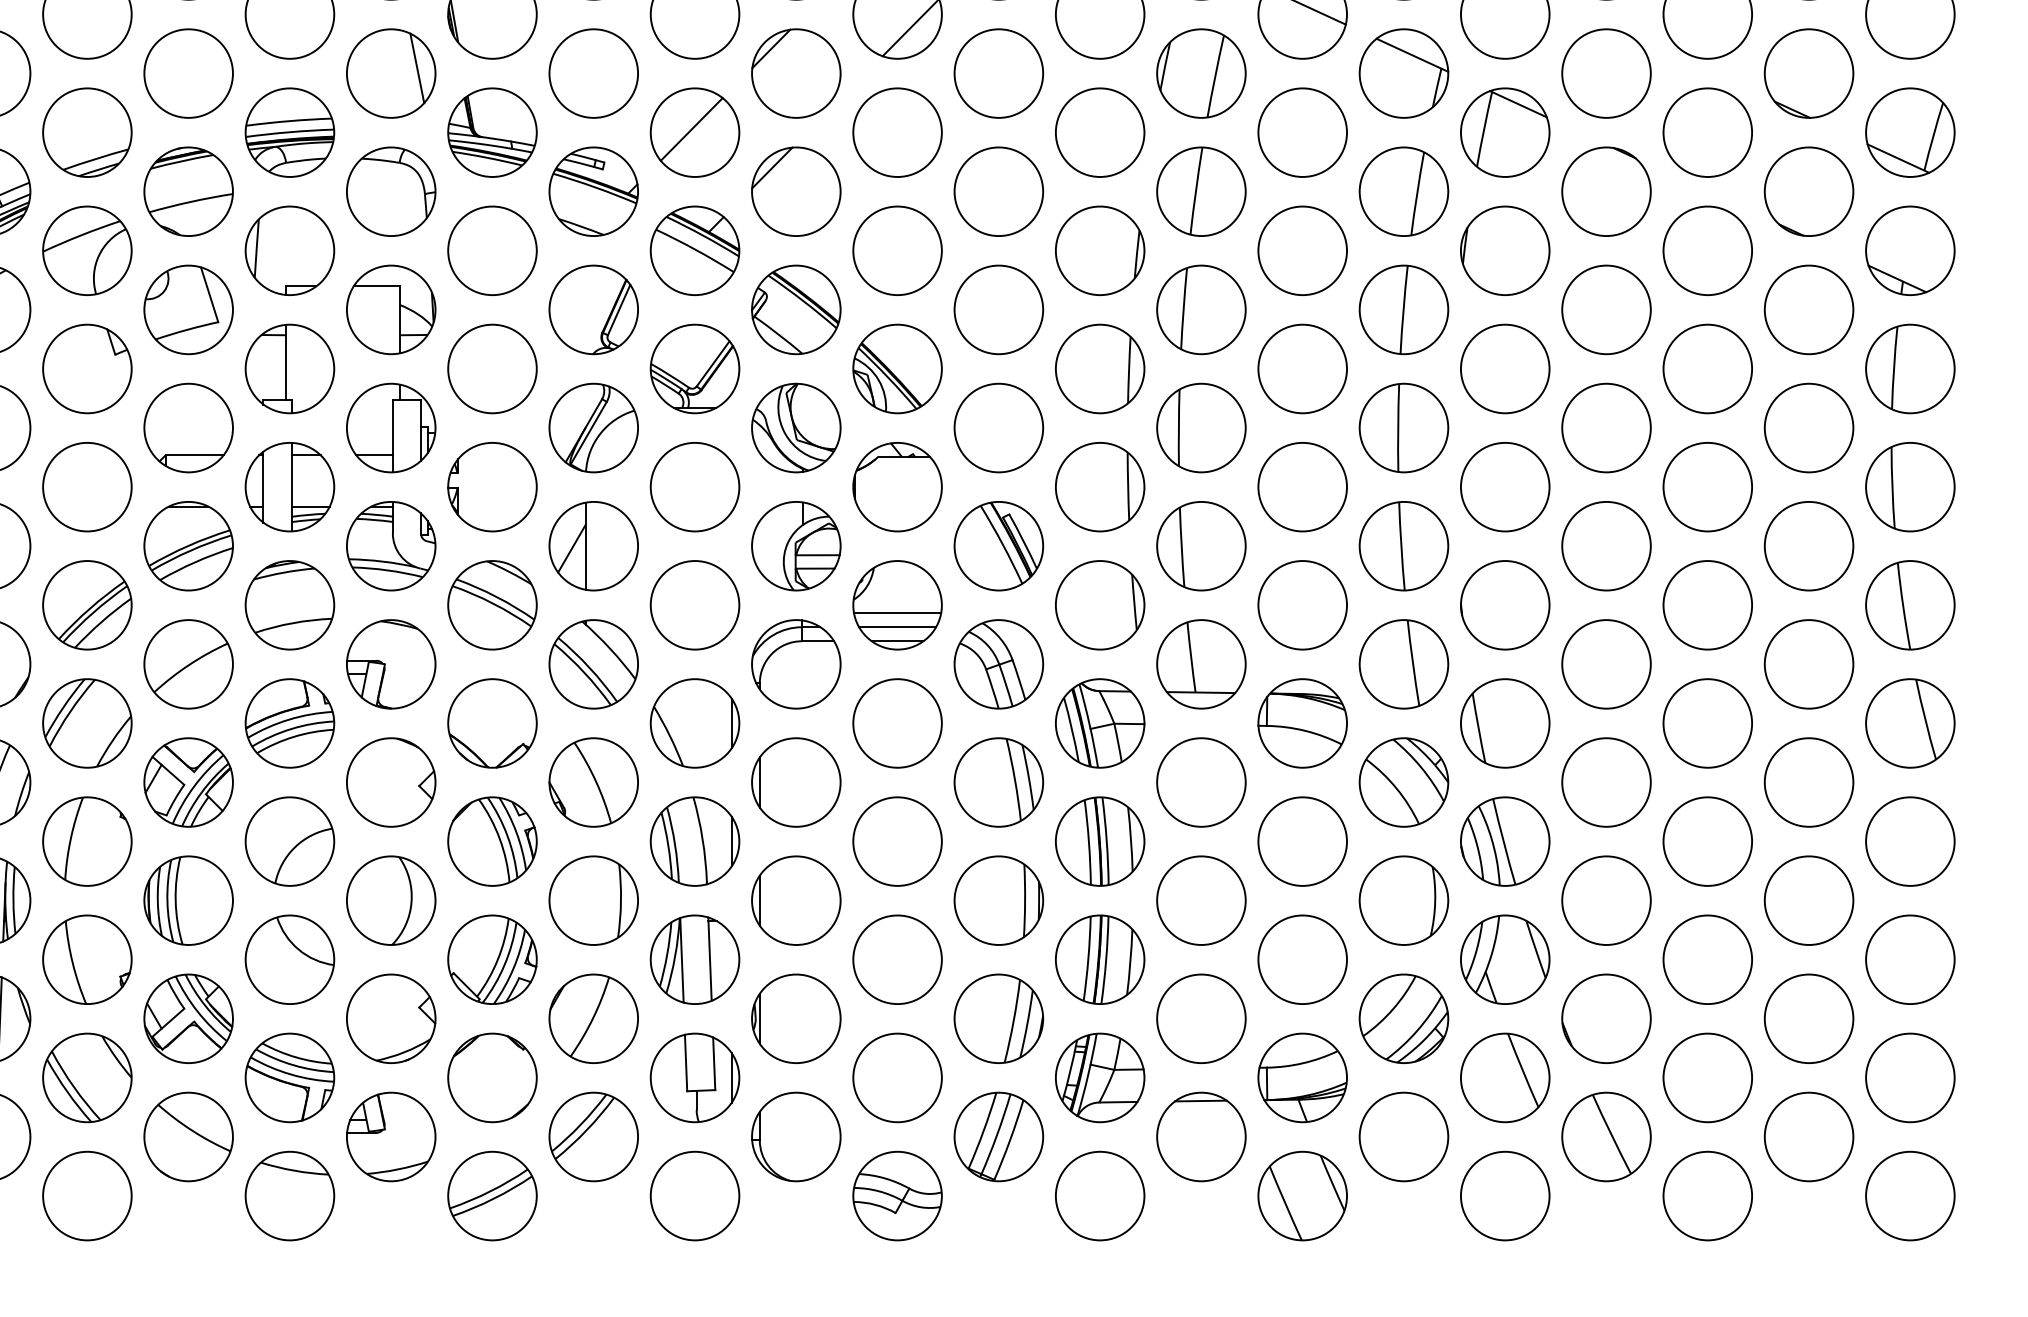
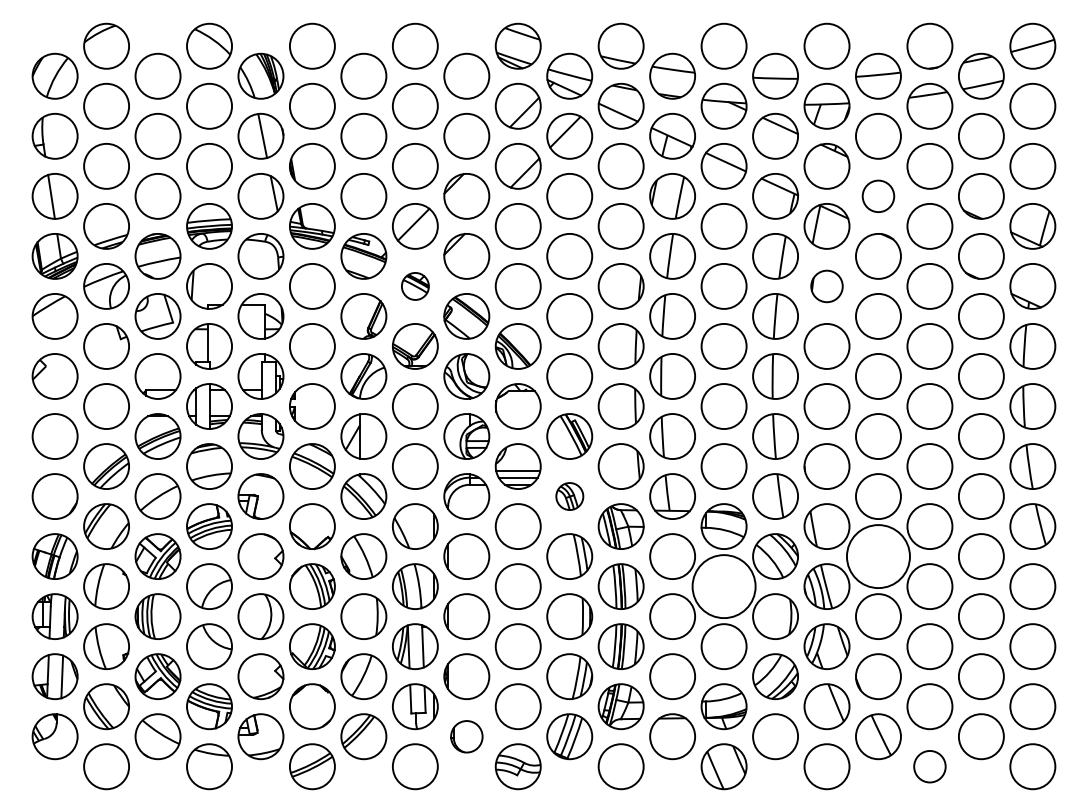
circle: (1604, 71) -> (877, 195), size x0.7
part: (695, 250) -> (415, 286), size x0.6
circle: (1504, 250) -> (826, 286), size x0.7
part: (998, 664) -> (569, 496), size x0.6
circle: (1604, 782) -> (877, 556), size x1.4
circle: (1301, 841) -> (723, 586), size x1.4
part: (795, 1136) -> (466, 736), size x0.7
circle: (1706, 1195) -> (929, 766), size x0.7

